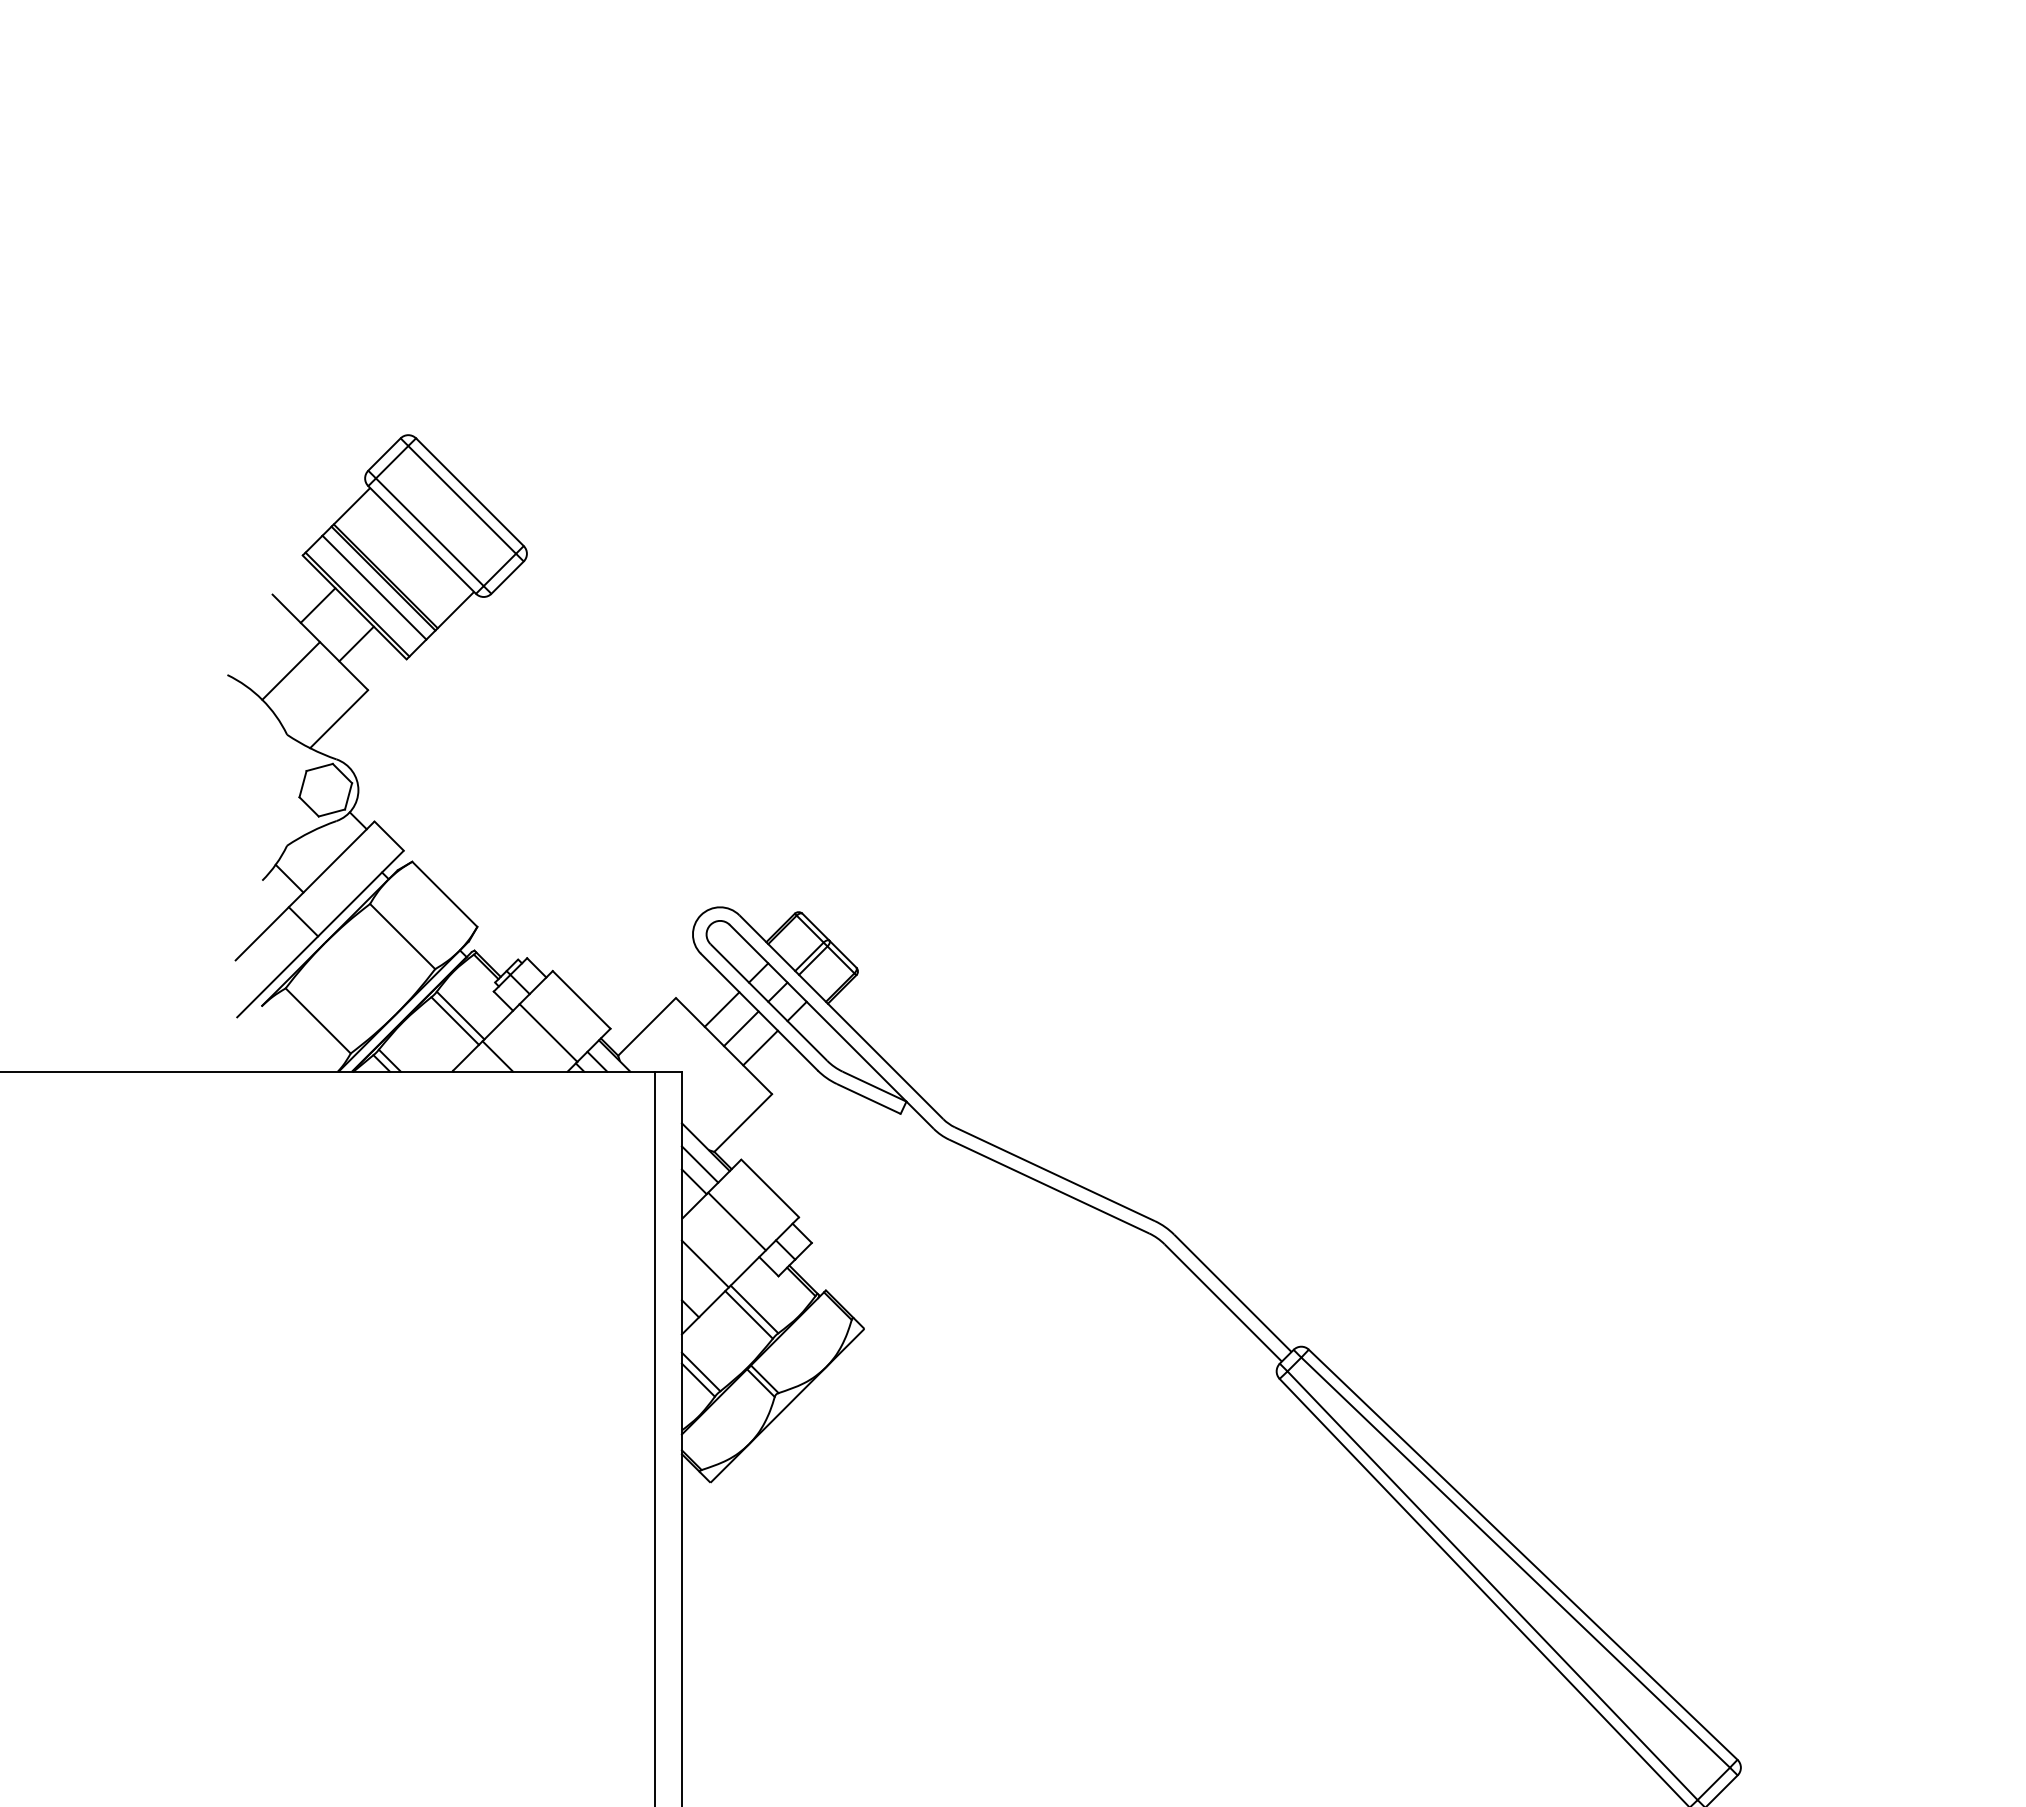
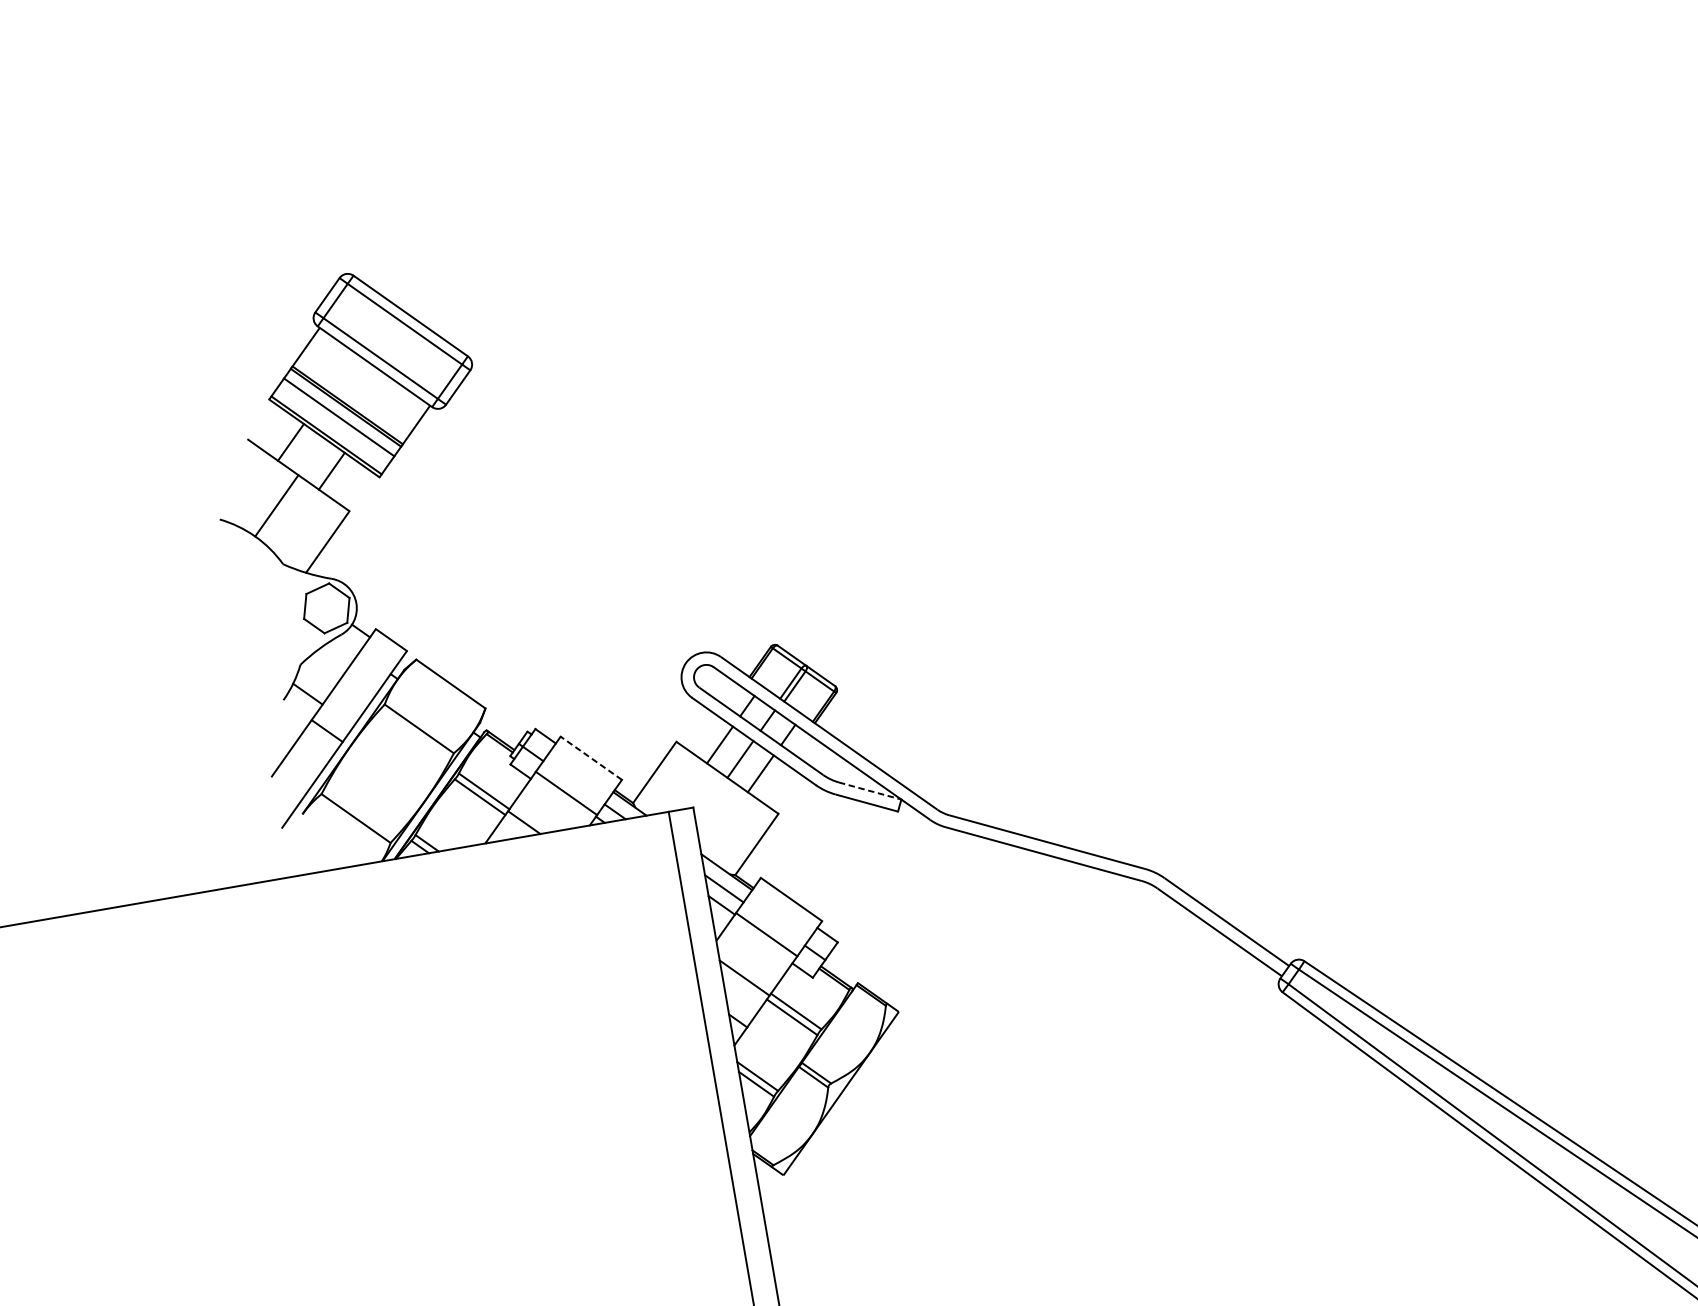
line: (581, 999) -> (591, 757), solid -> dashed
line: (875, 1087) -> (871, 791), solid -> dashed

